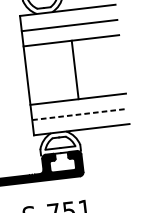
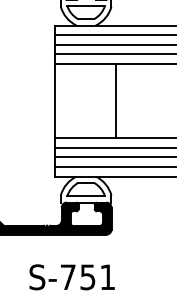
line: (68, 18) -> (115, 35), added
line: (70, 33) -> (115, 54), added
line: (79, 106) -> (115, 147), added
line: (80, 114) -> (116, 157), dashed -> solid
line: (80, 121) -> (115, 166), added

